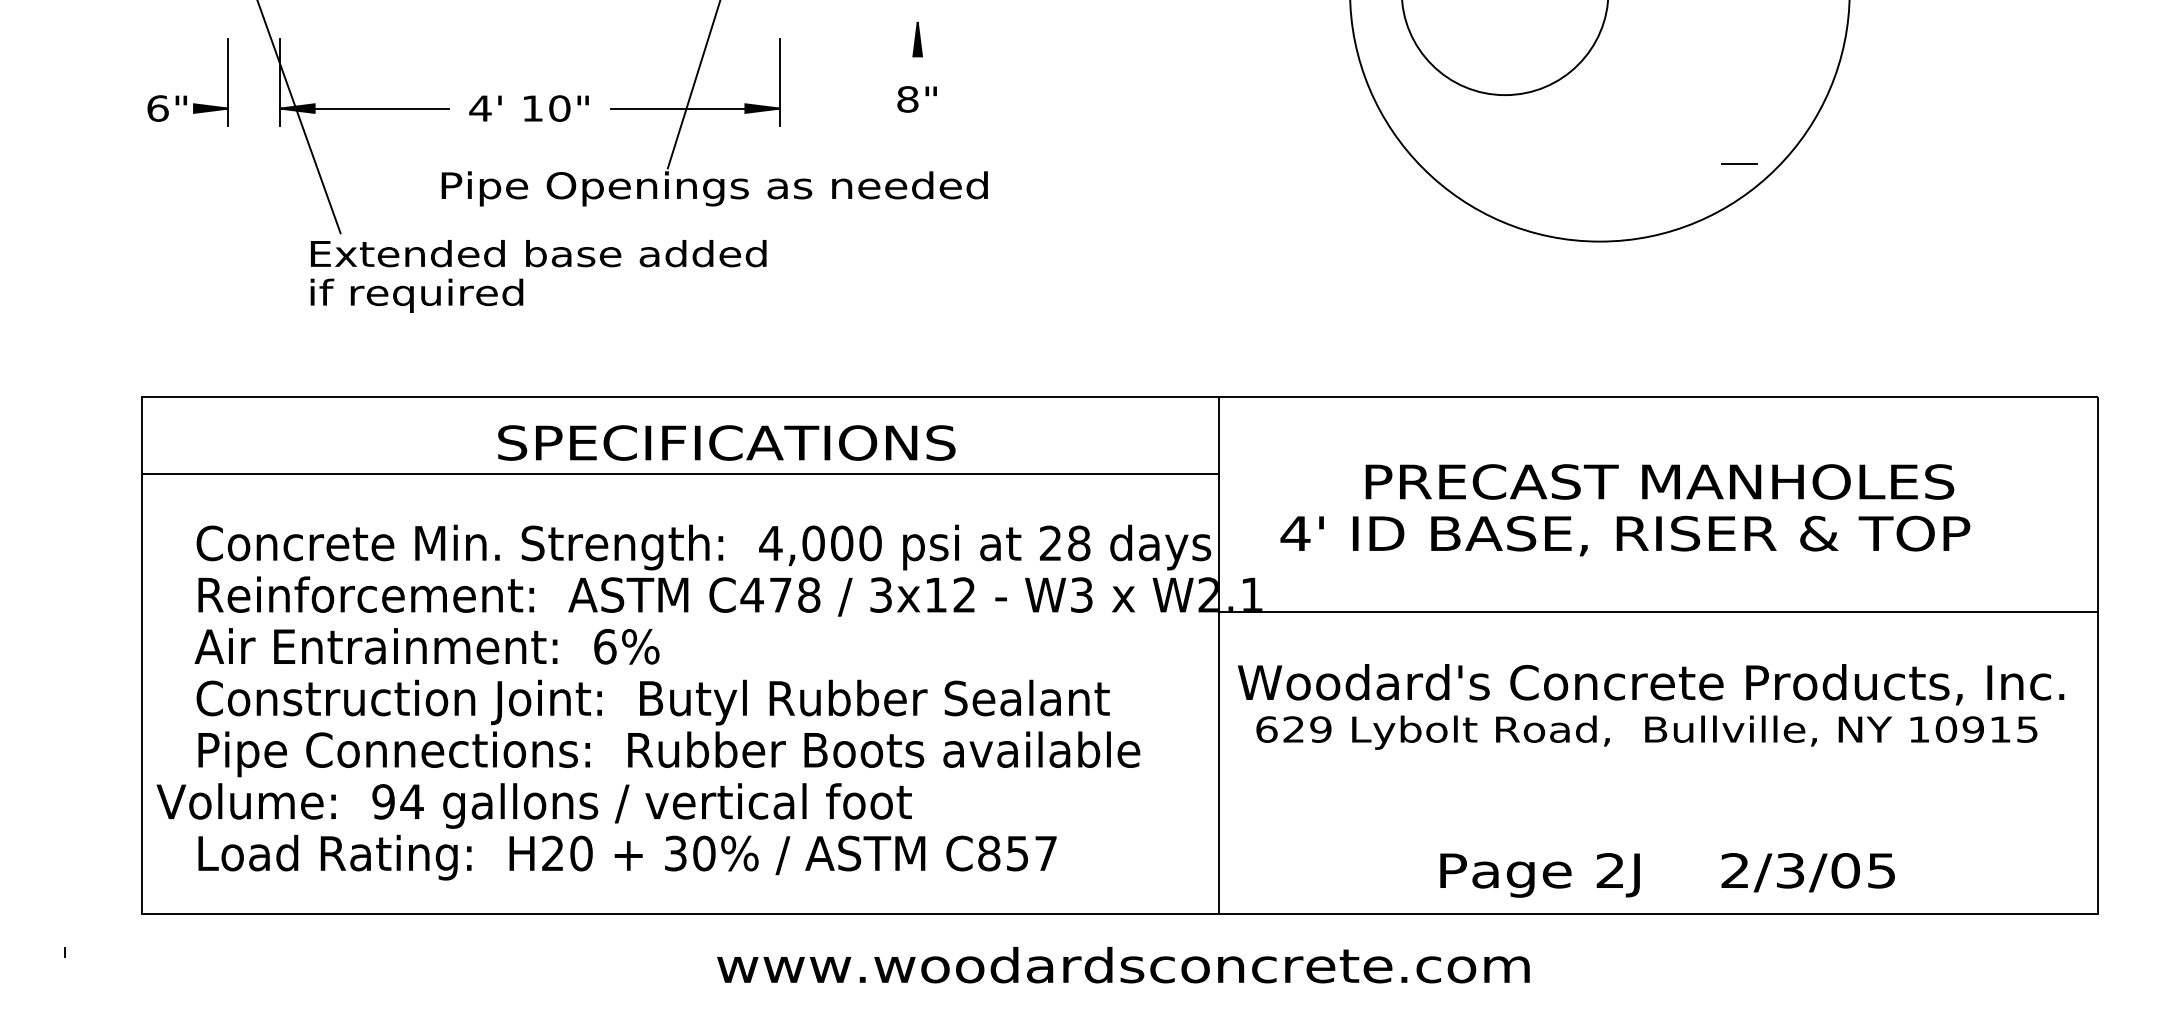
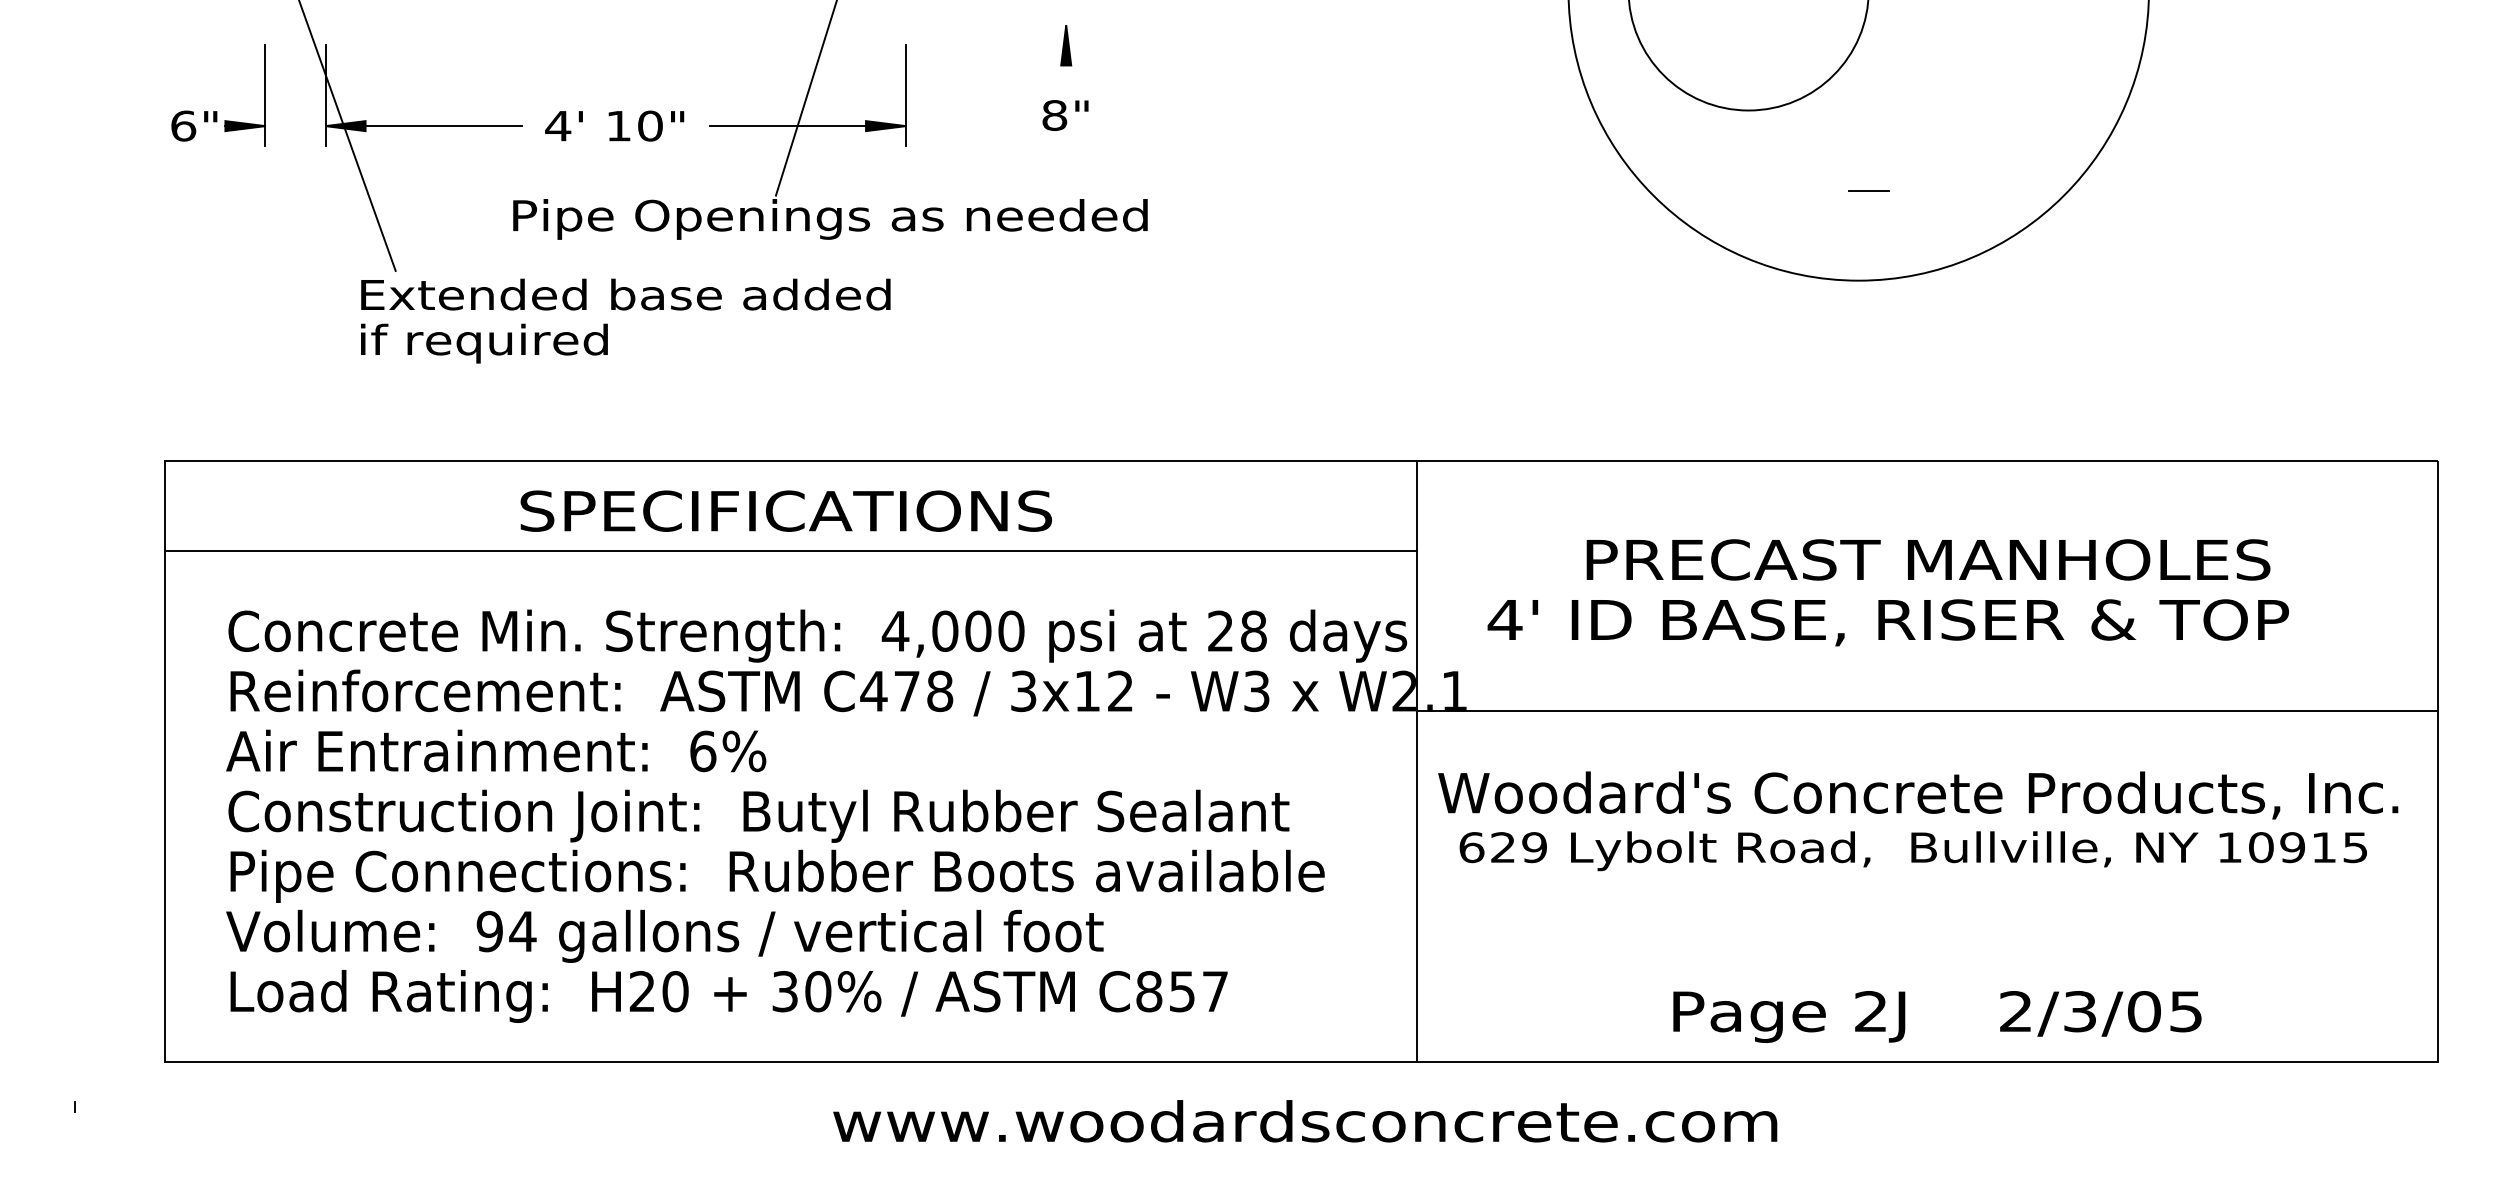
line: (1739, 163) -> (1868, 189), moved
text: (726, 442) -> (785, 510), moved
text: (533, 805) -> (663, 935), moved

